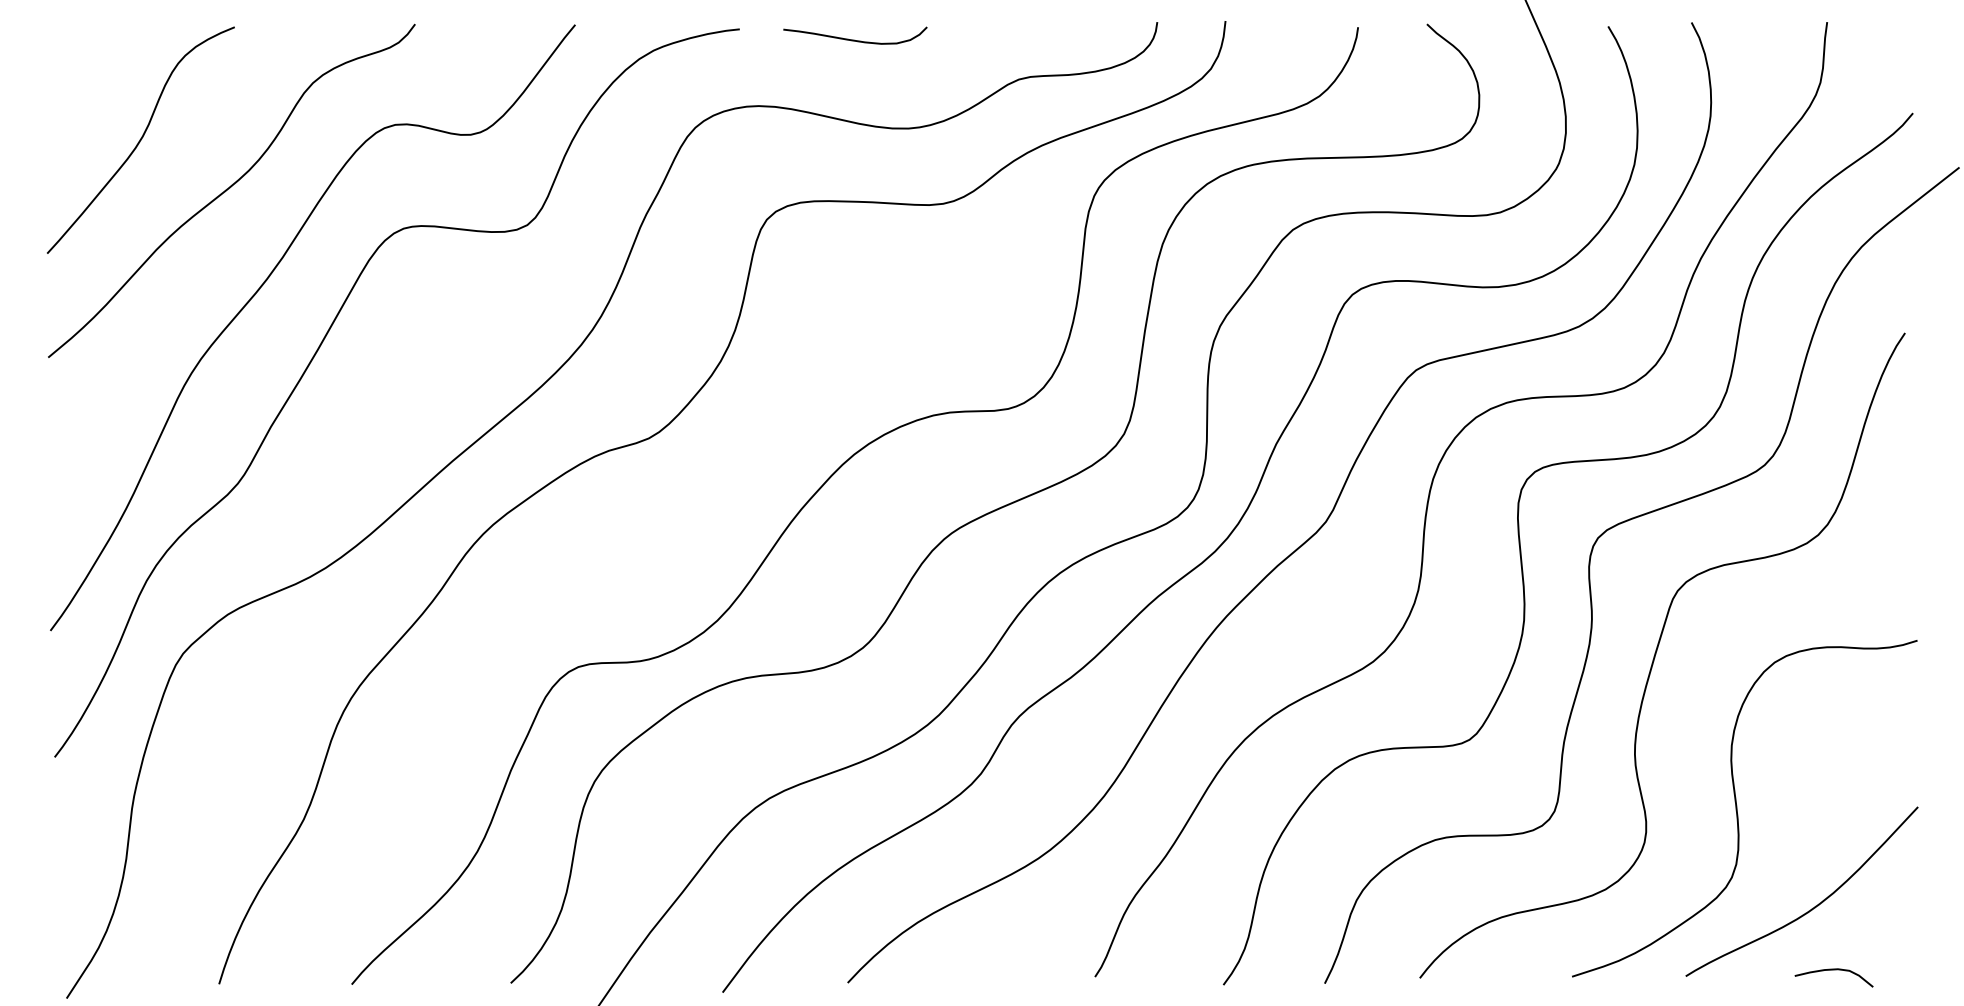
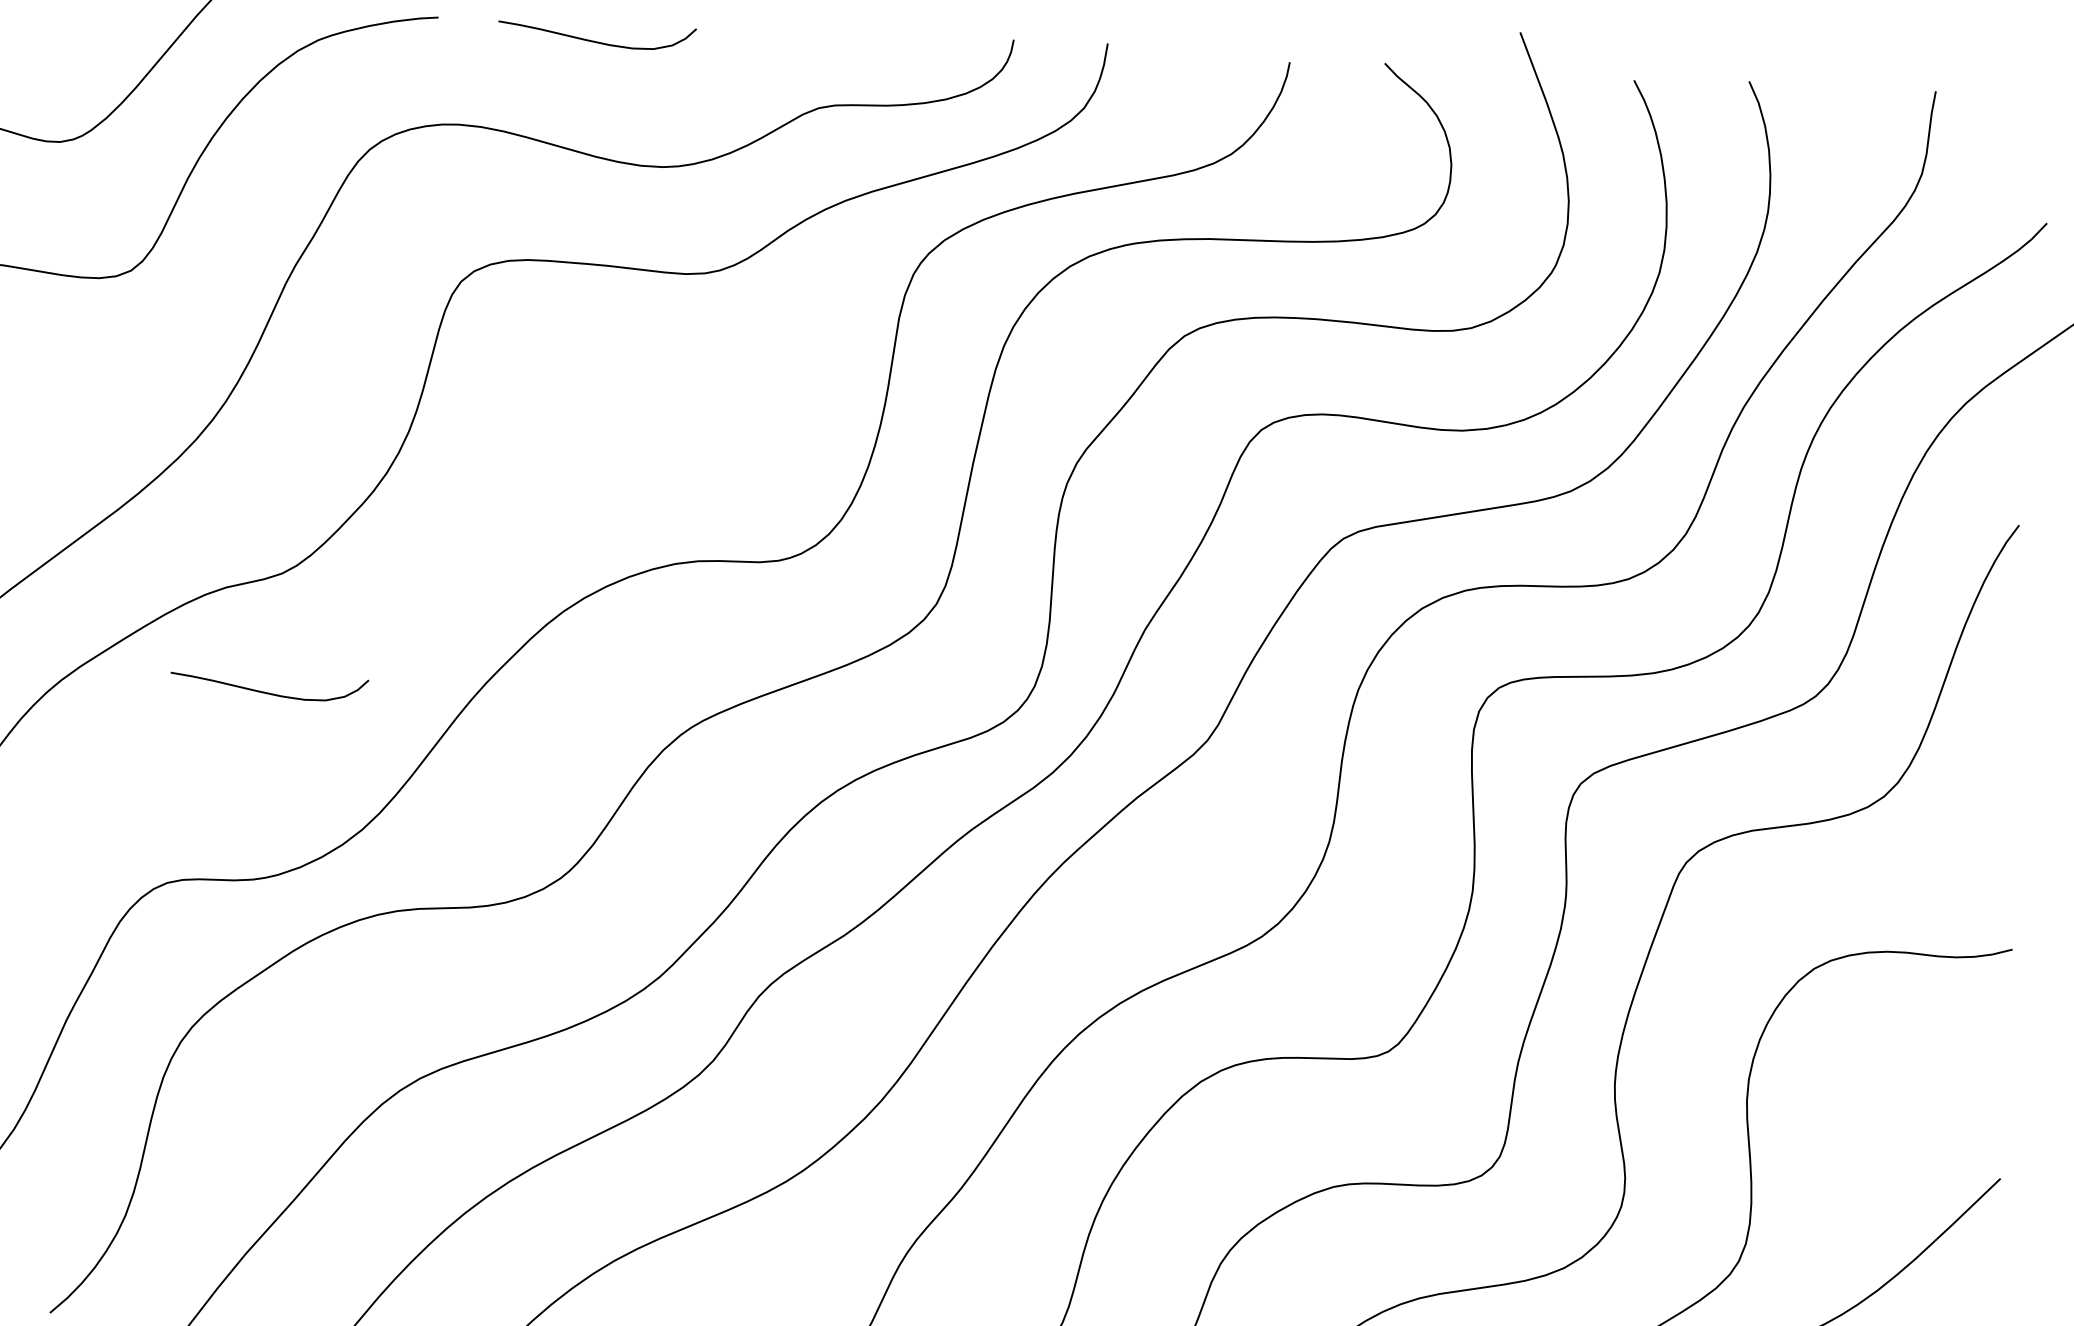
curve: (643, 524) -> (267, 691), added

